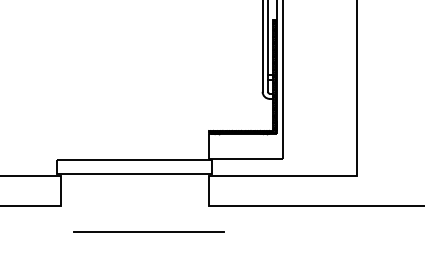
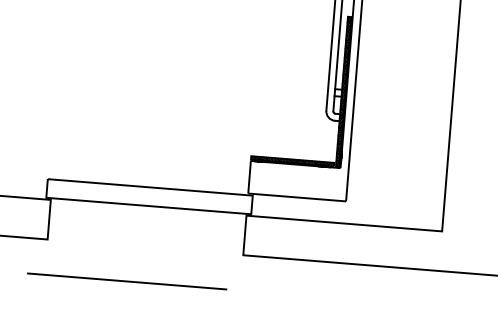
line: (148, 231) -> (126, 280), moved

